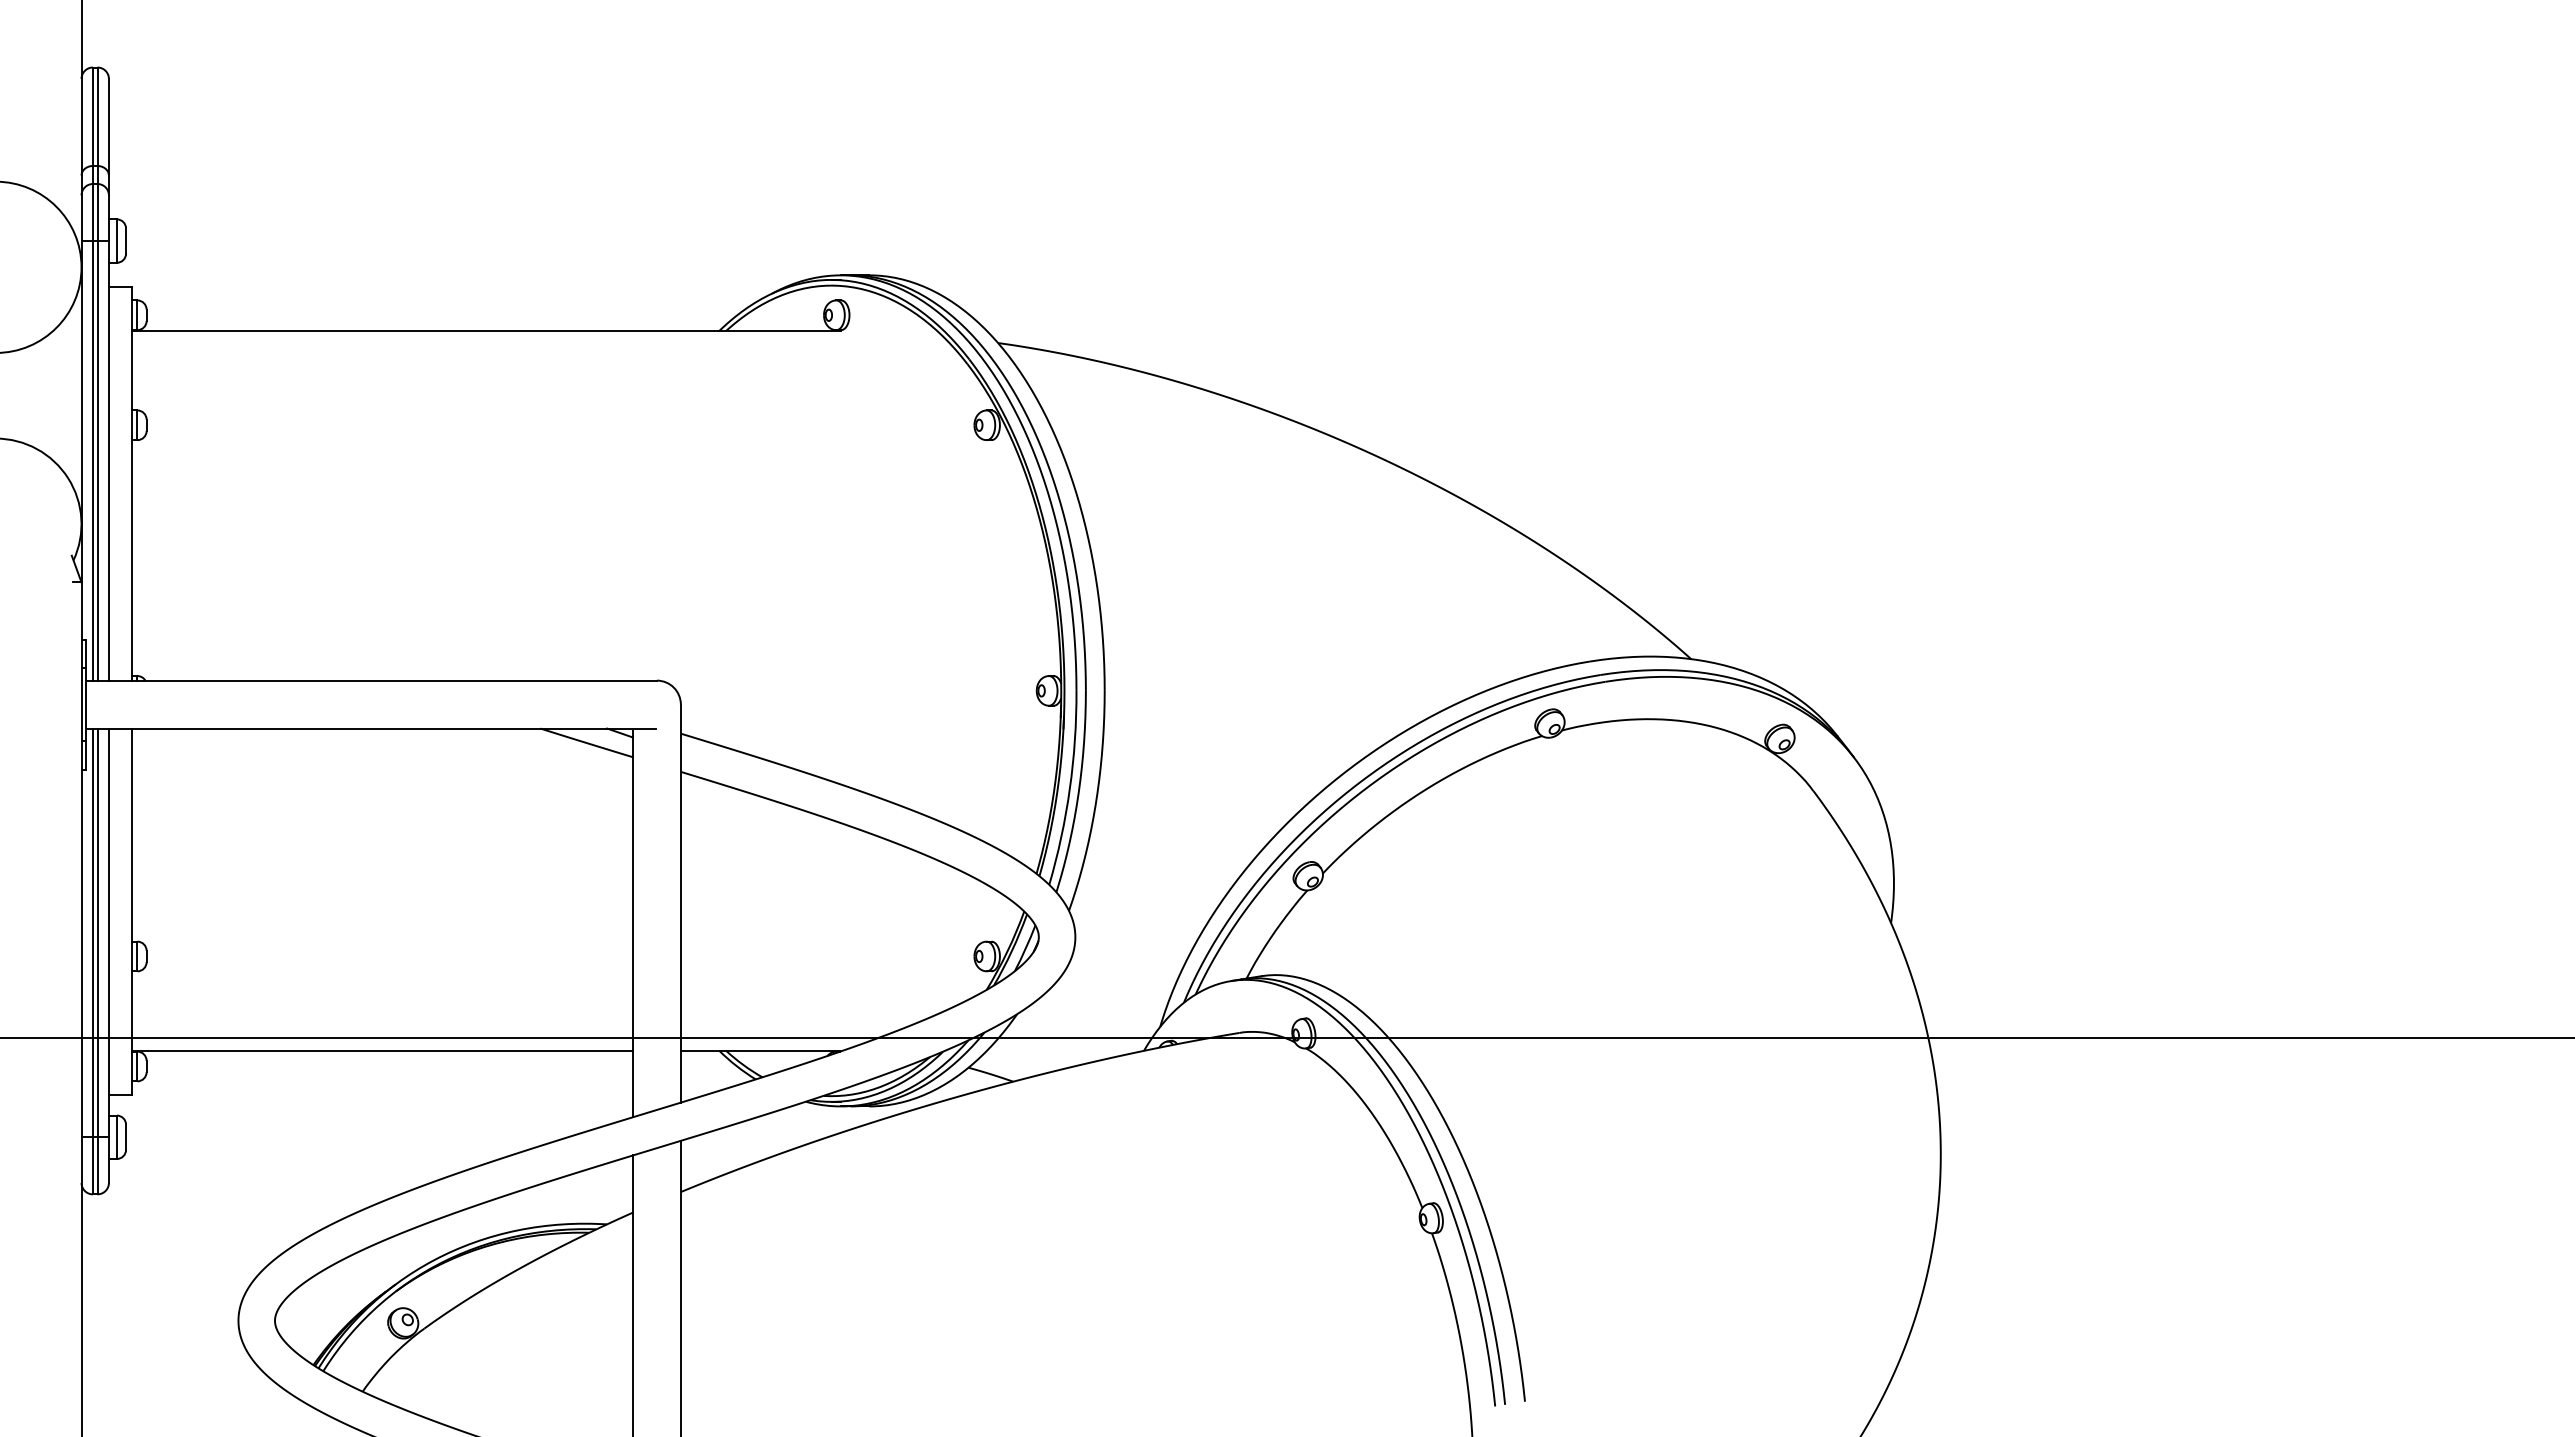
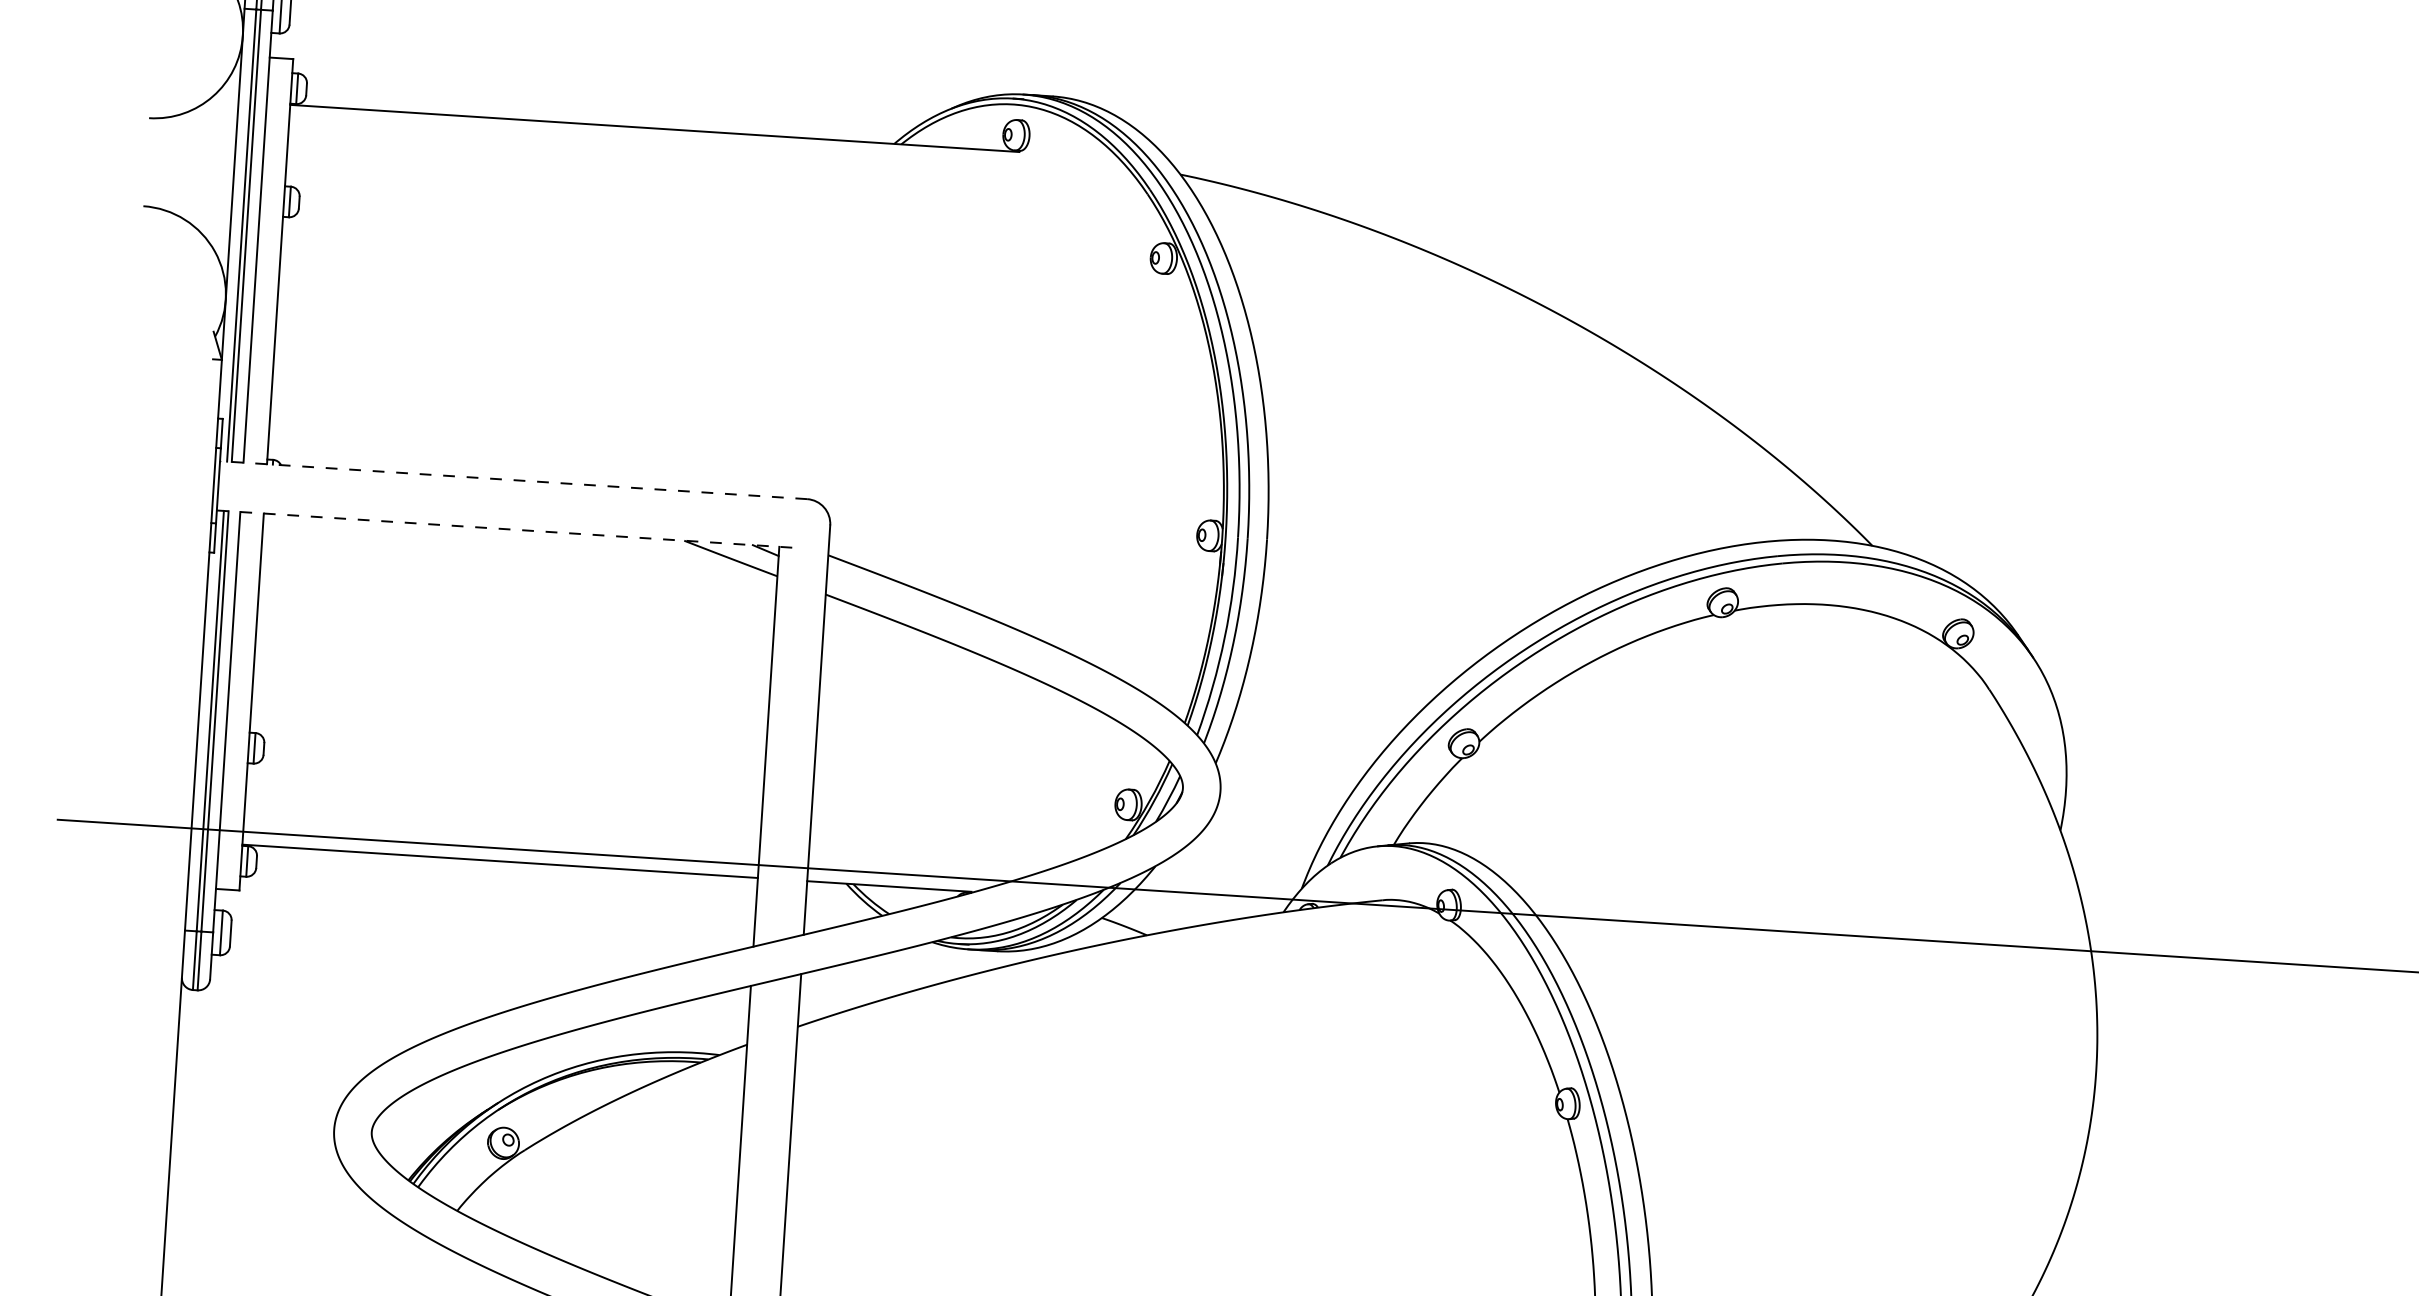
line: (371, 680) -> (513, 480), solid -> dashed
line: (371, 728) -> (510, 529), solid -> dashed

